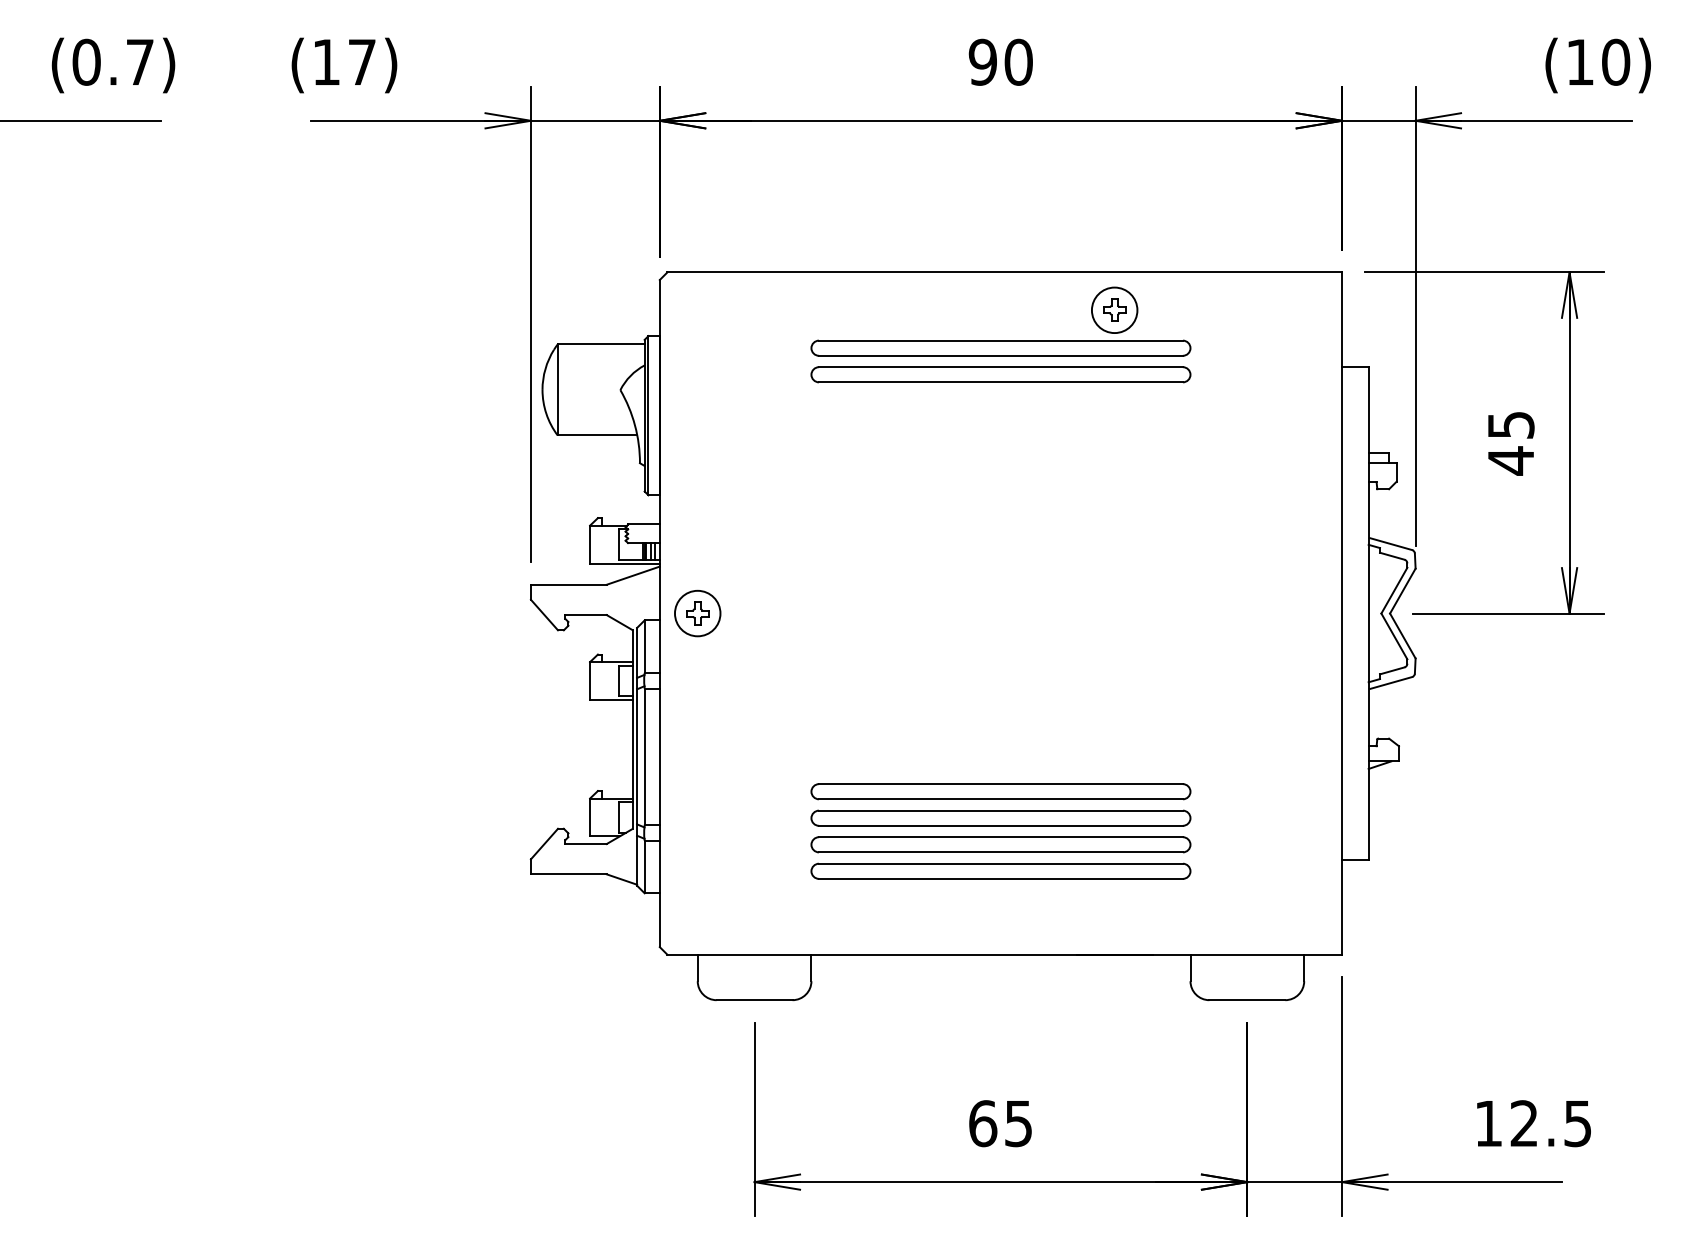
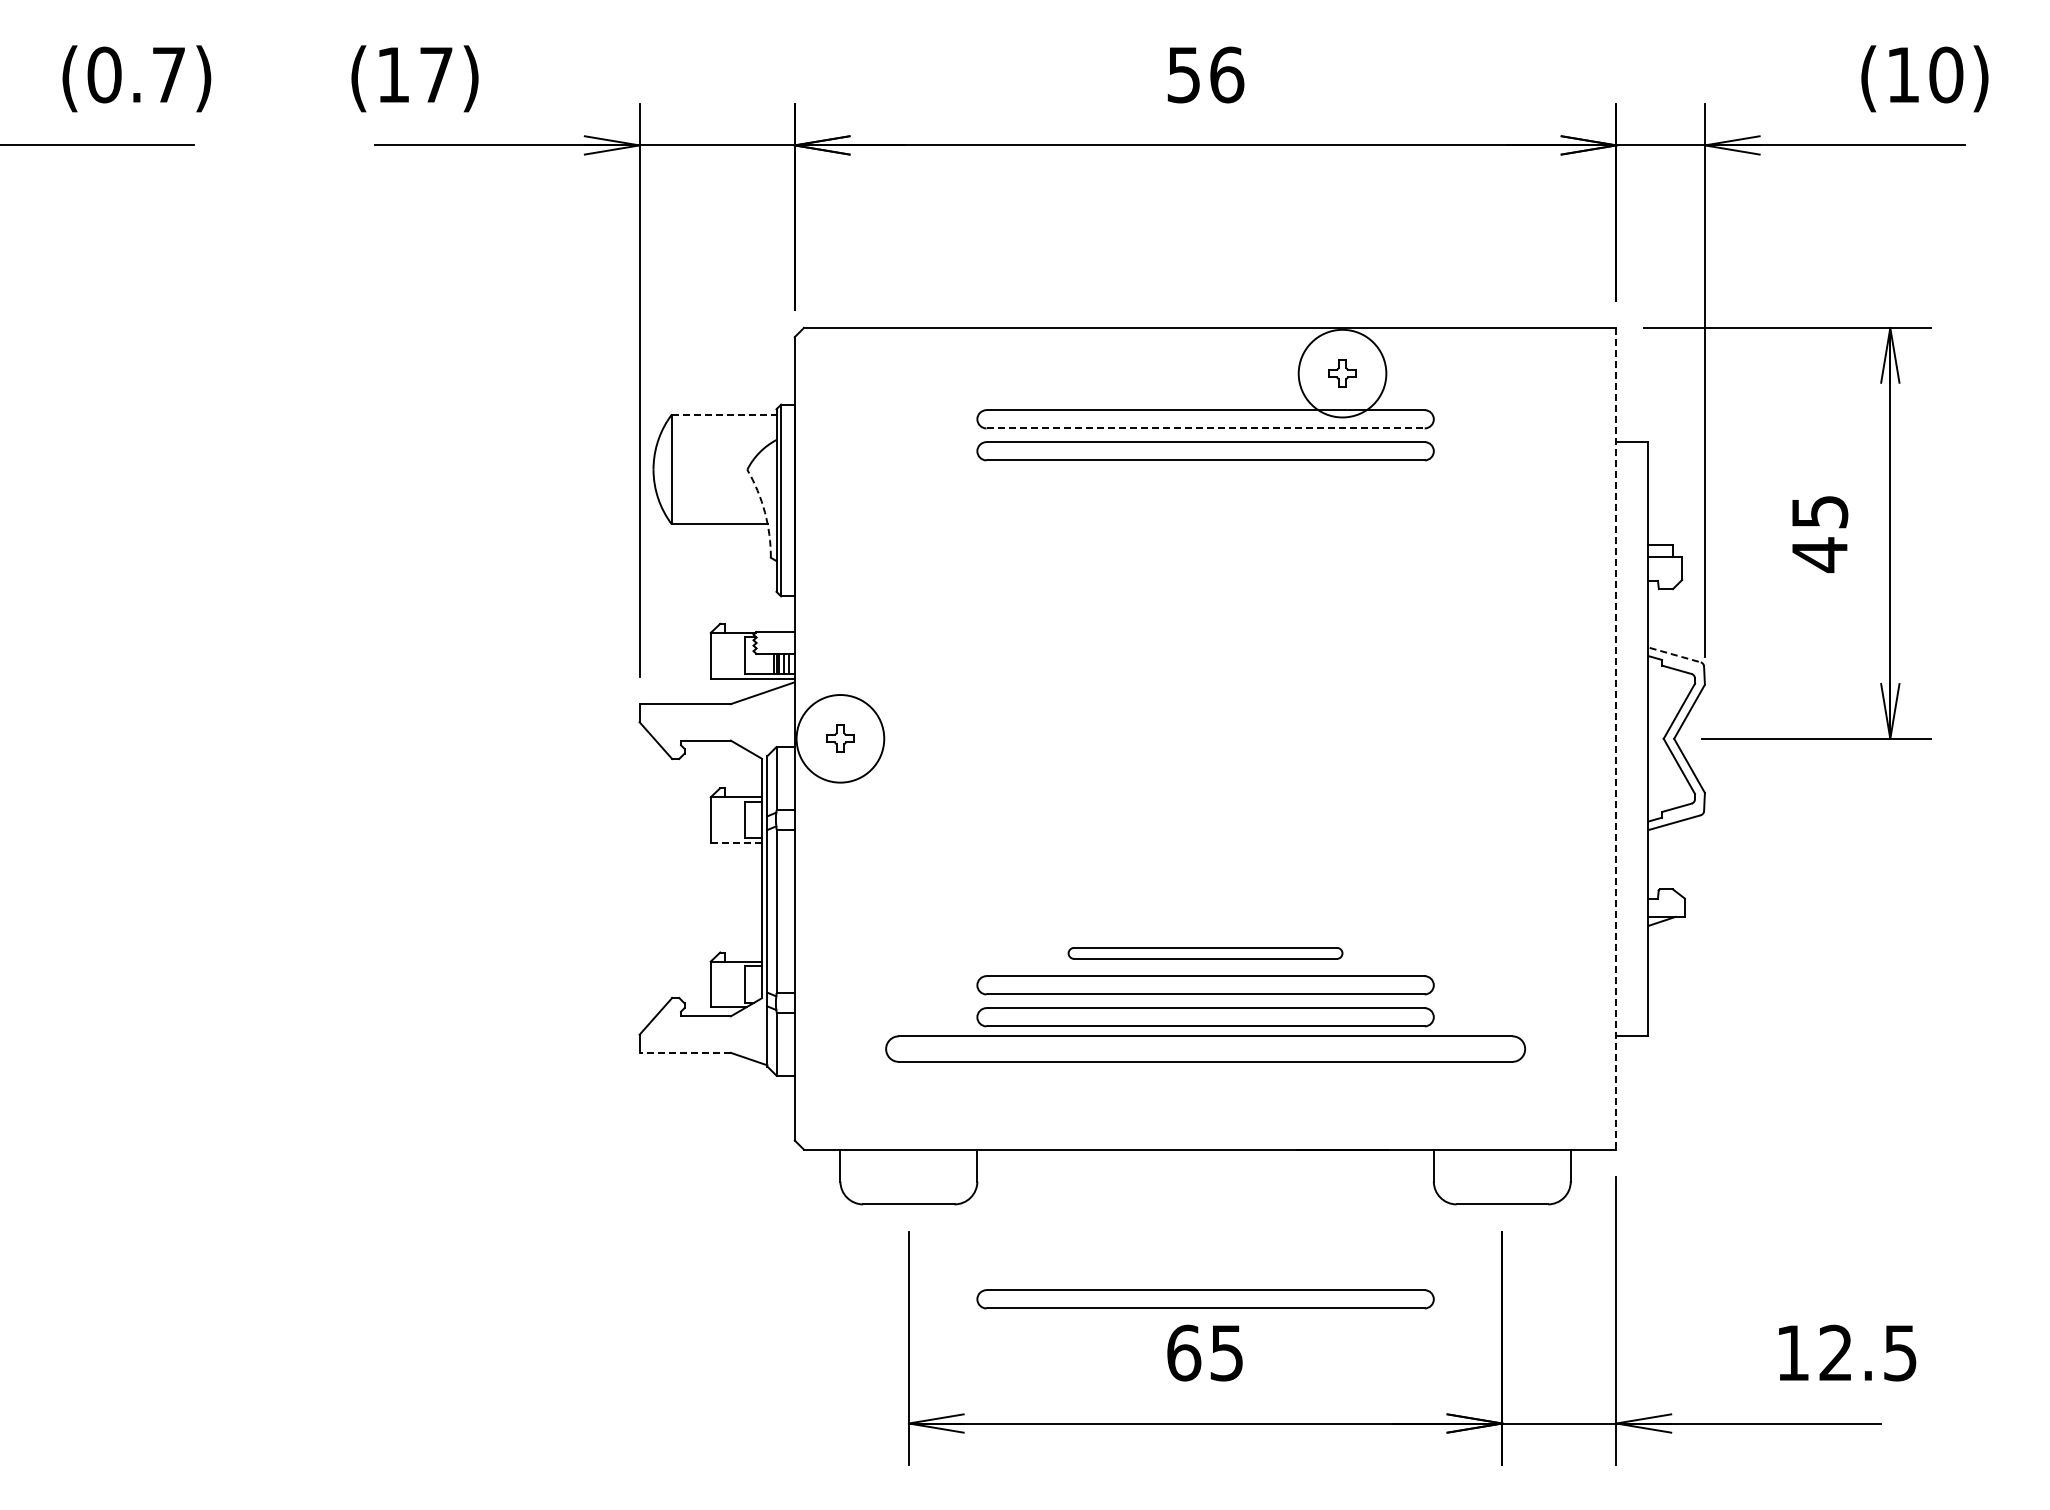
text: (1000, 61) -> (1205, 74), 90 -> 56
circle: (1114, 310) -> (1342, 373), size x1.6
line: (601, 344) -> (724, 414), solid -> dashed
line: (1001, 355) -> (1206, 428), solid -> dashed
arc: (634, 425) -> (764, 512), solid -> dashed
line: (1391, 544) -> (1675, 655), solid -> dashed
circle: (697, 613) -> (840, 738), size x1.6
line: (1342, 613) -> (1616, 738), solid -> dashed
line: (611, 699) -> (736, 842), solid -> dashed
part: (1000, 791) -> (1205, 953), size x0.6
part: (1000, 871) -> (1205, 1049), size x1.4
line: (569, 874) -> (685, 1052), solid -> dashed
part: (1000, 1079) -> (1205, 1299), added

